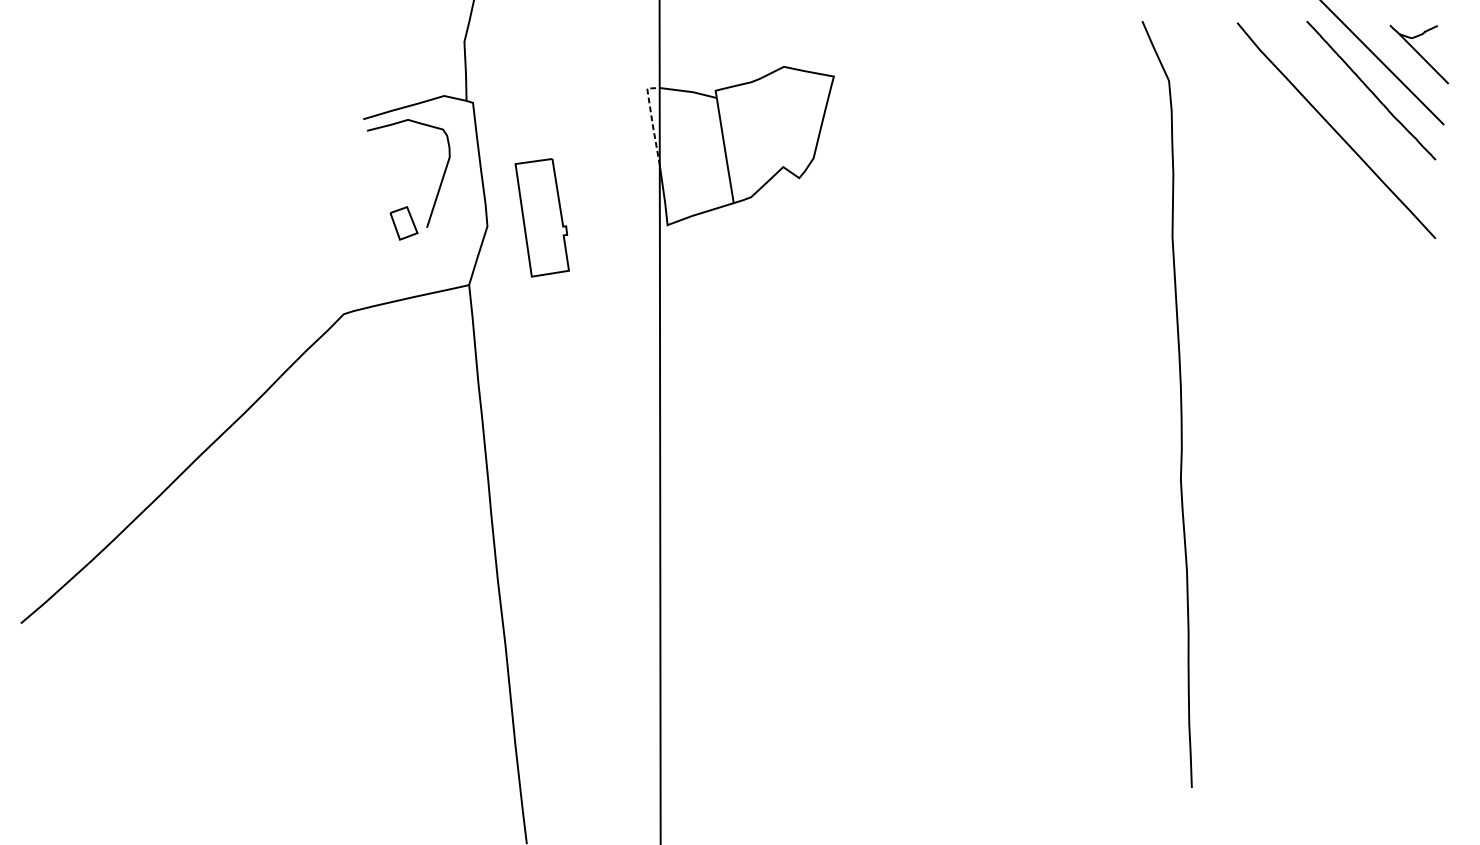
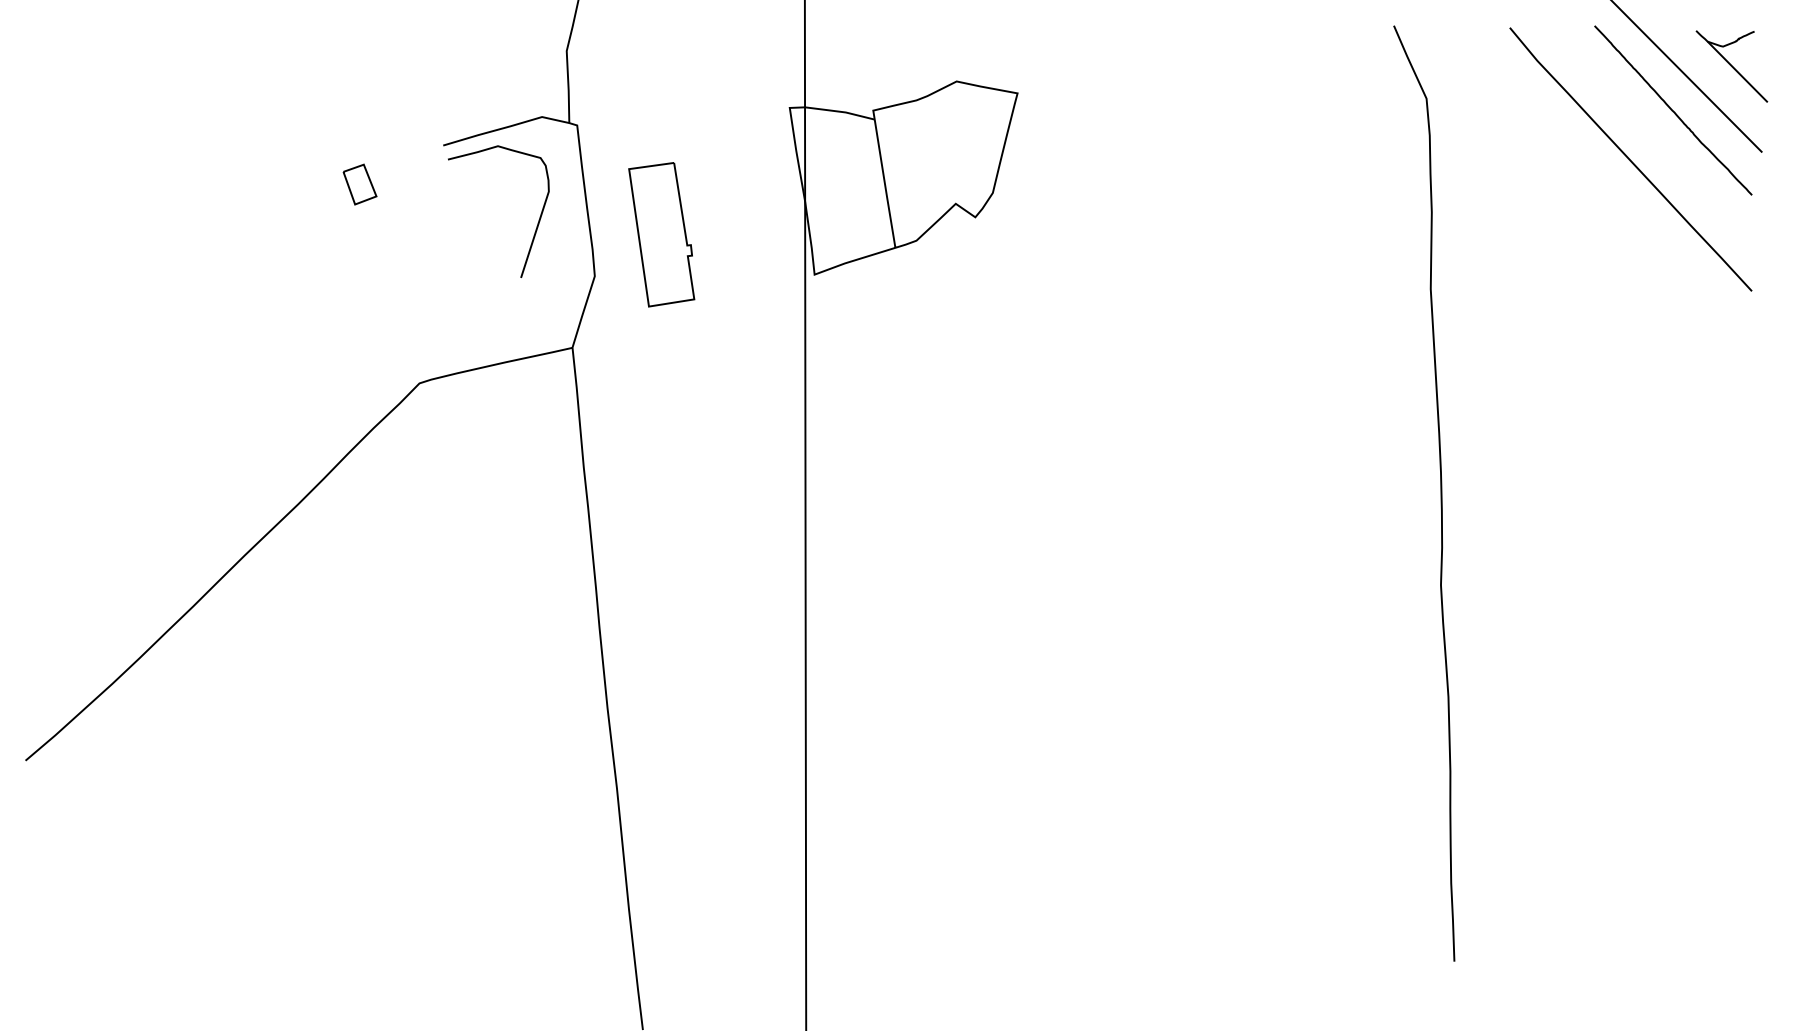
line: (651, 120) -> (795, 147), dashed -> solid
part: (542, 217) -> (661, 234), moved
part: (403, 223) -> (359, 184), moved

